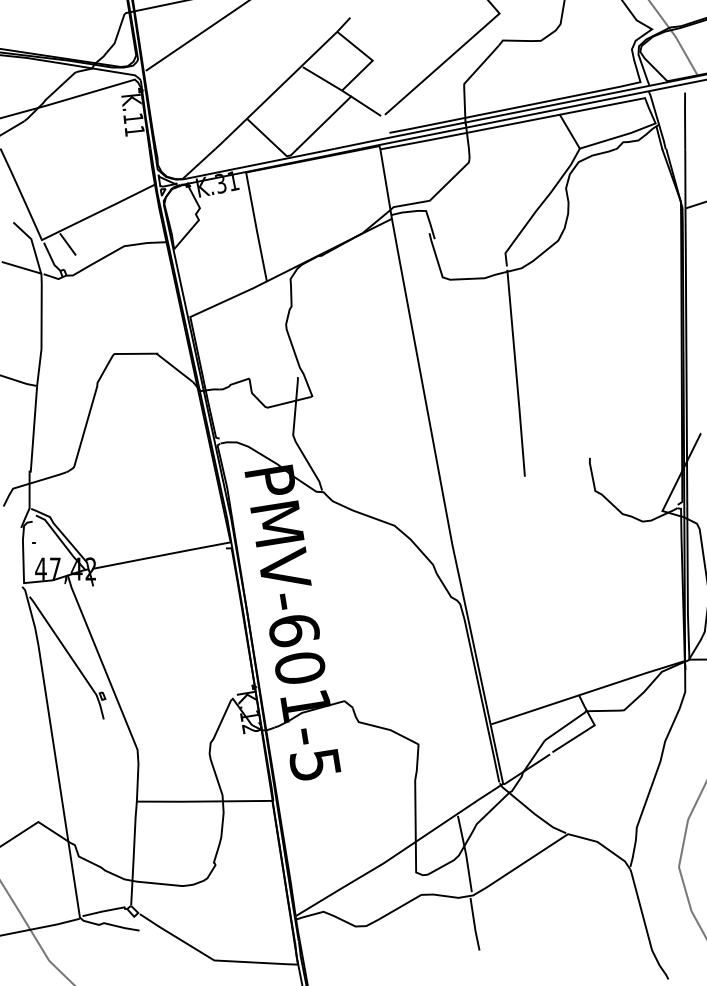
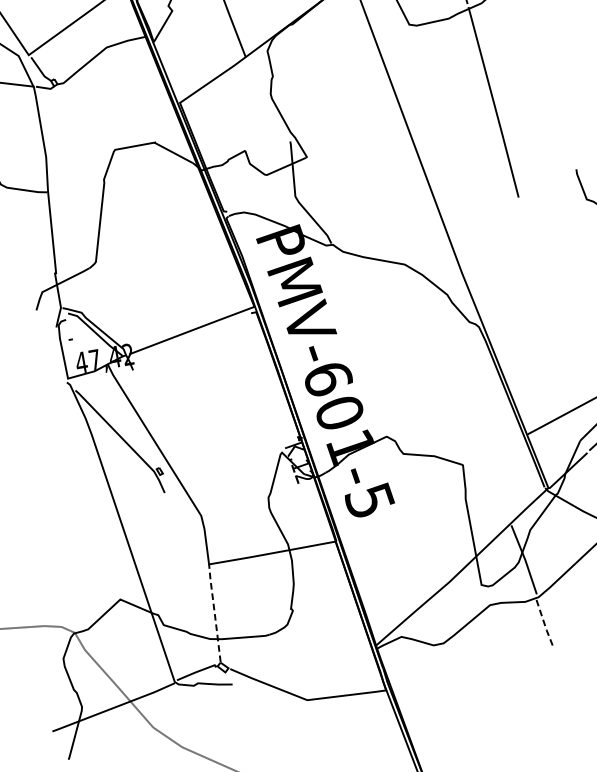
line: (67, 244) -> (53, 55), removed
line: (133, 853) -> (214, 613), solid -> dashed
line: (474, 925) -> (544, 625), solid -> dashed

